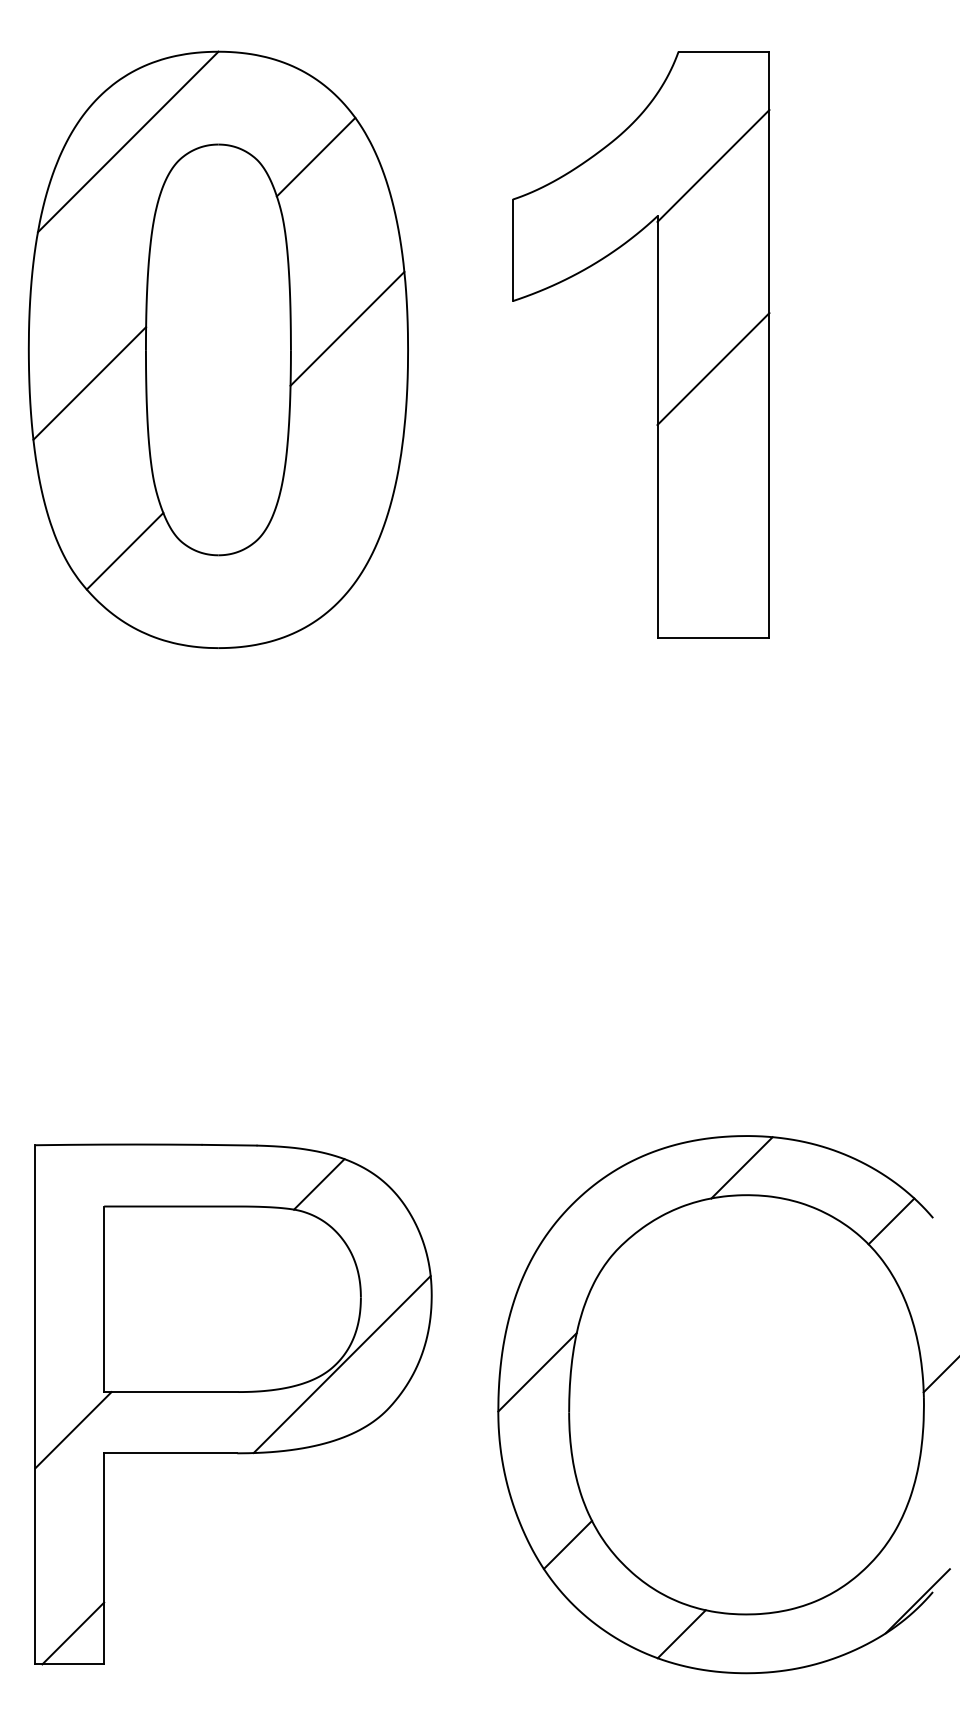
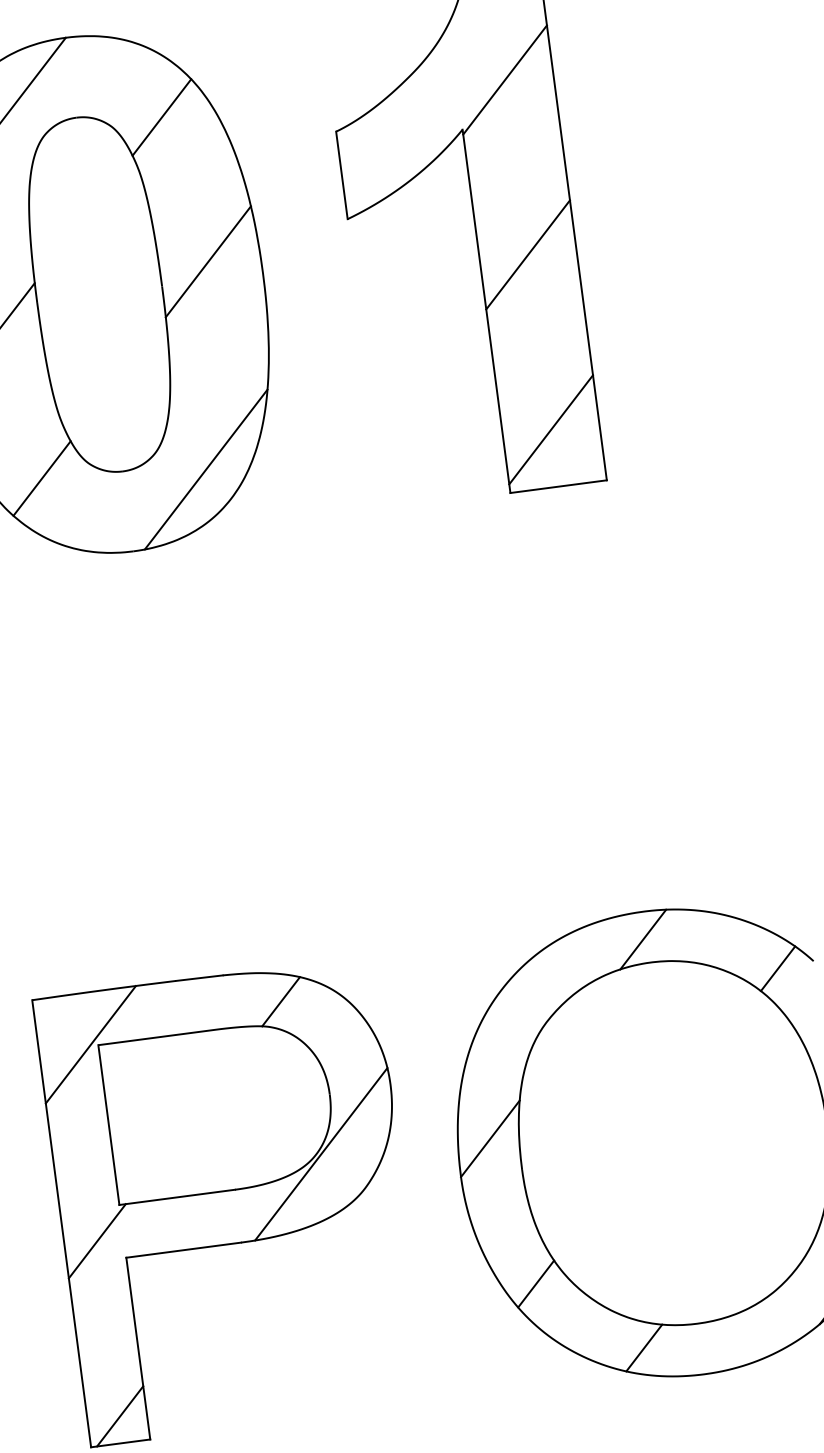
line: (313, 565) -> (205, 469), added
line: (713, 572) -> (551, 430), added
line: (95, 1204) -> (90, 1044), added

